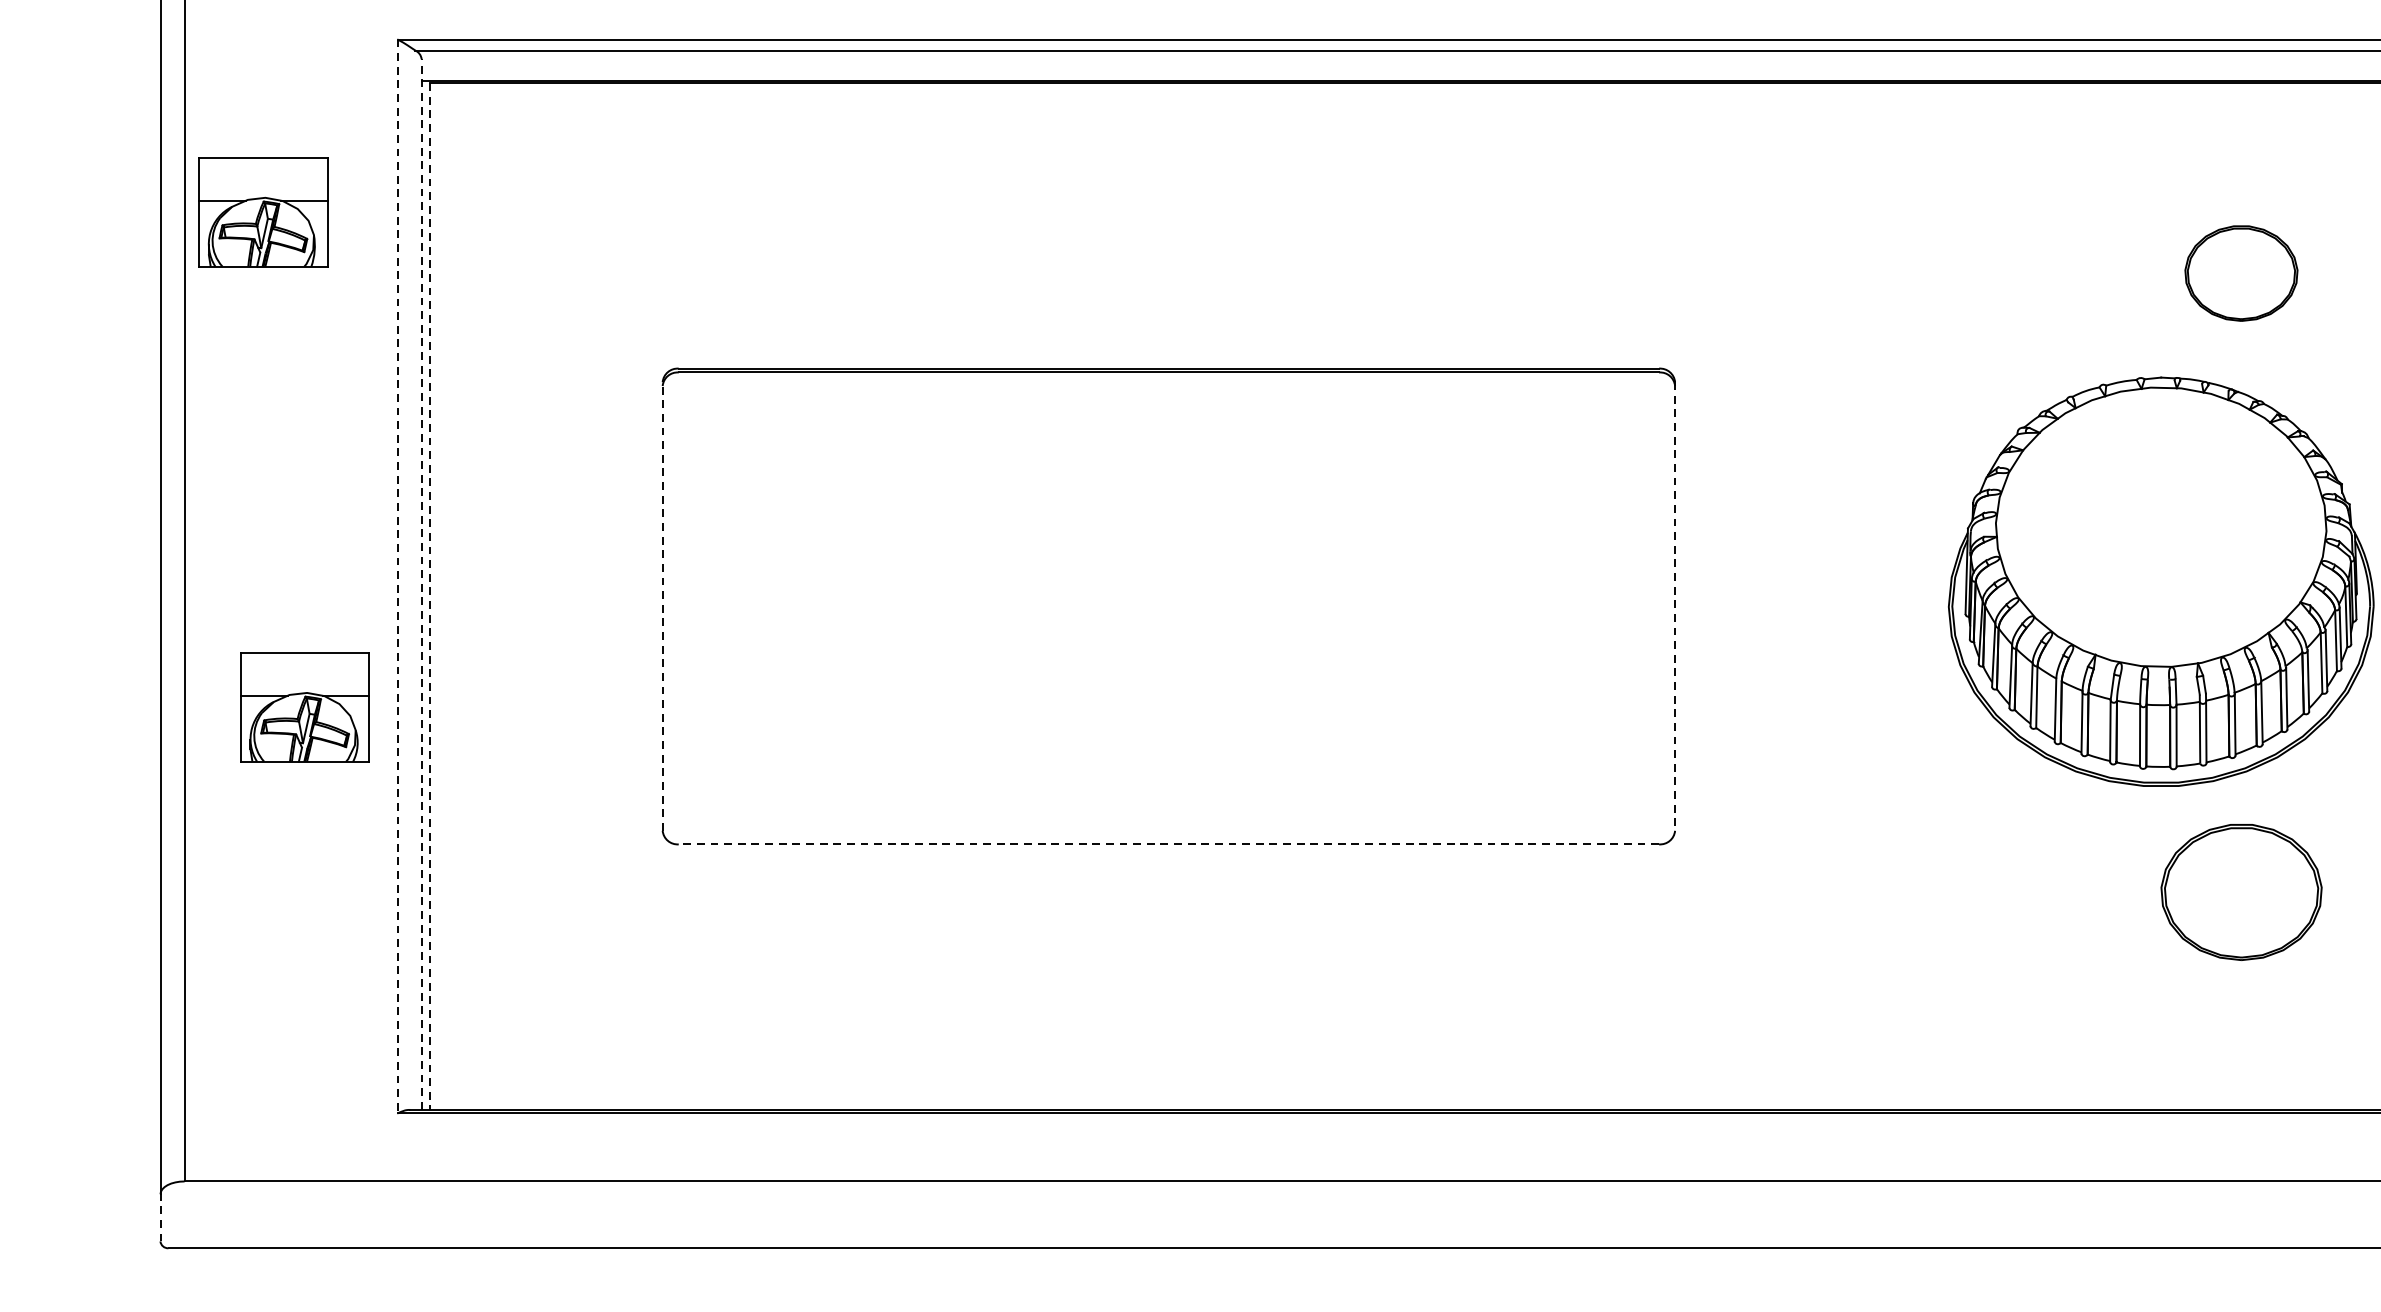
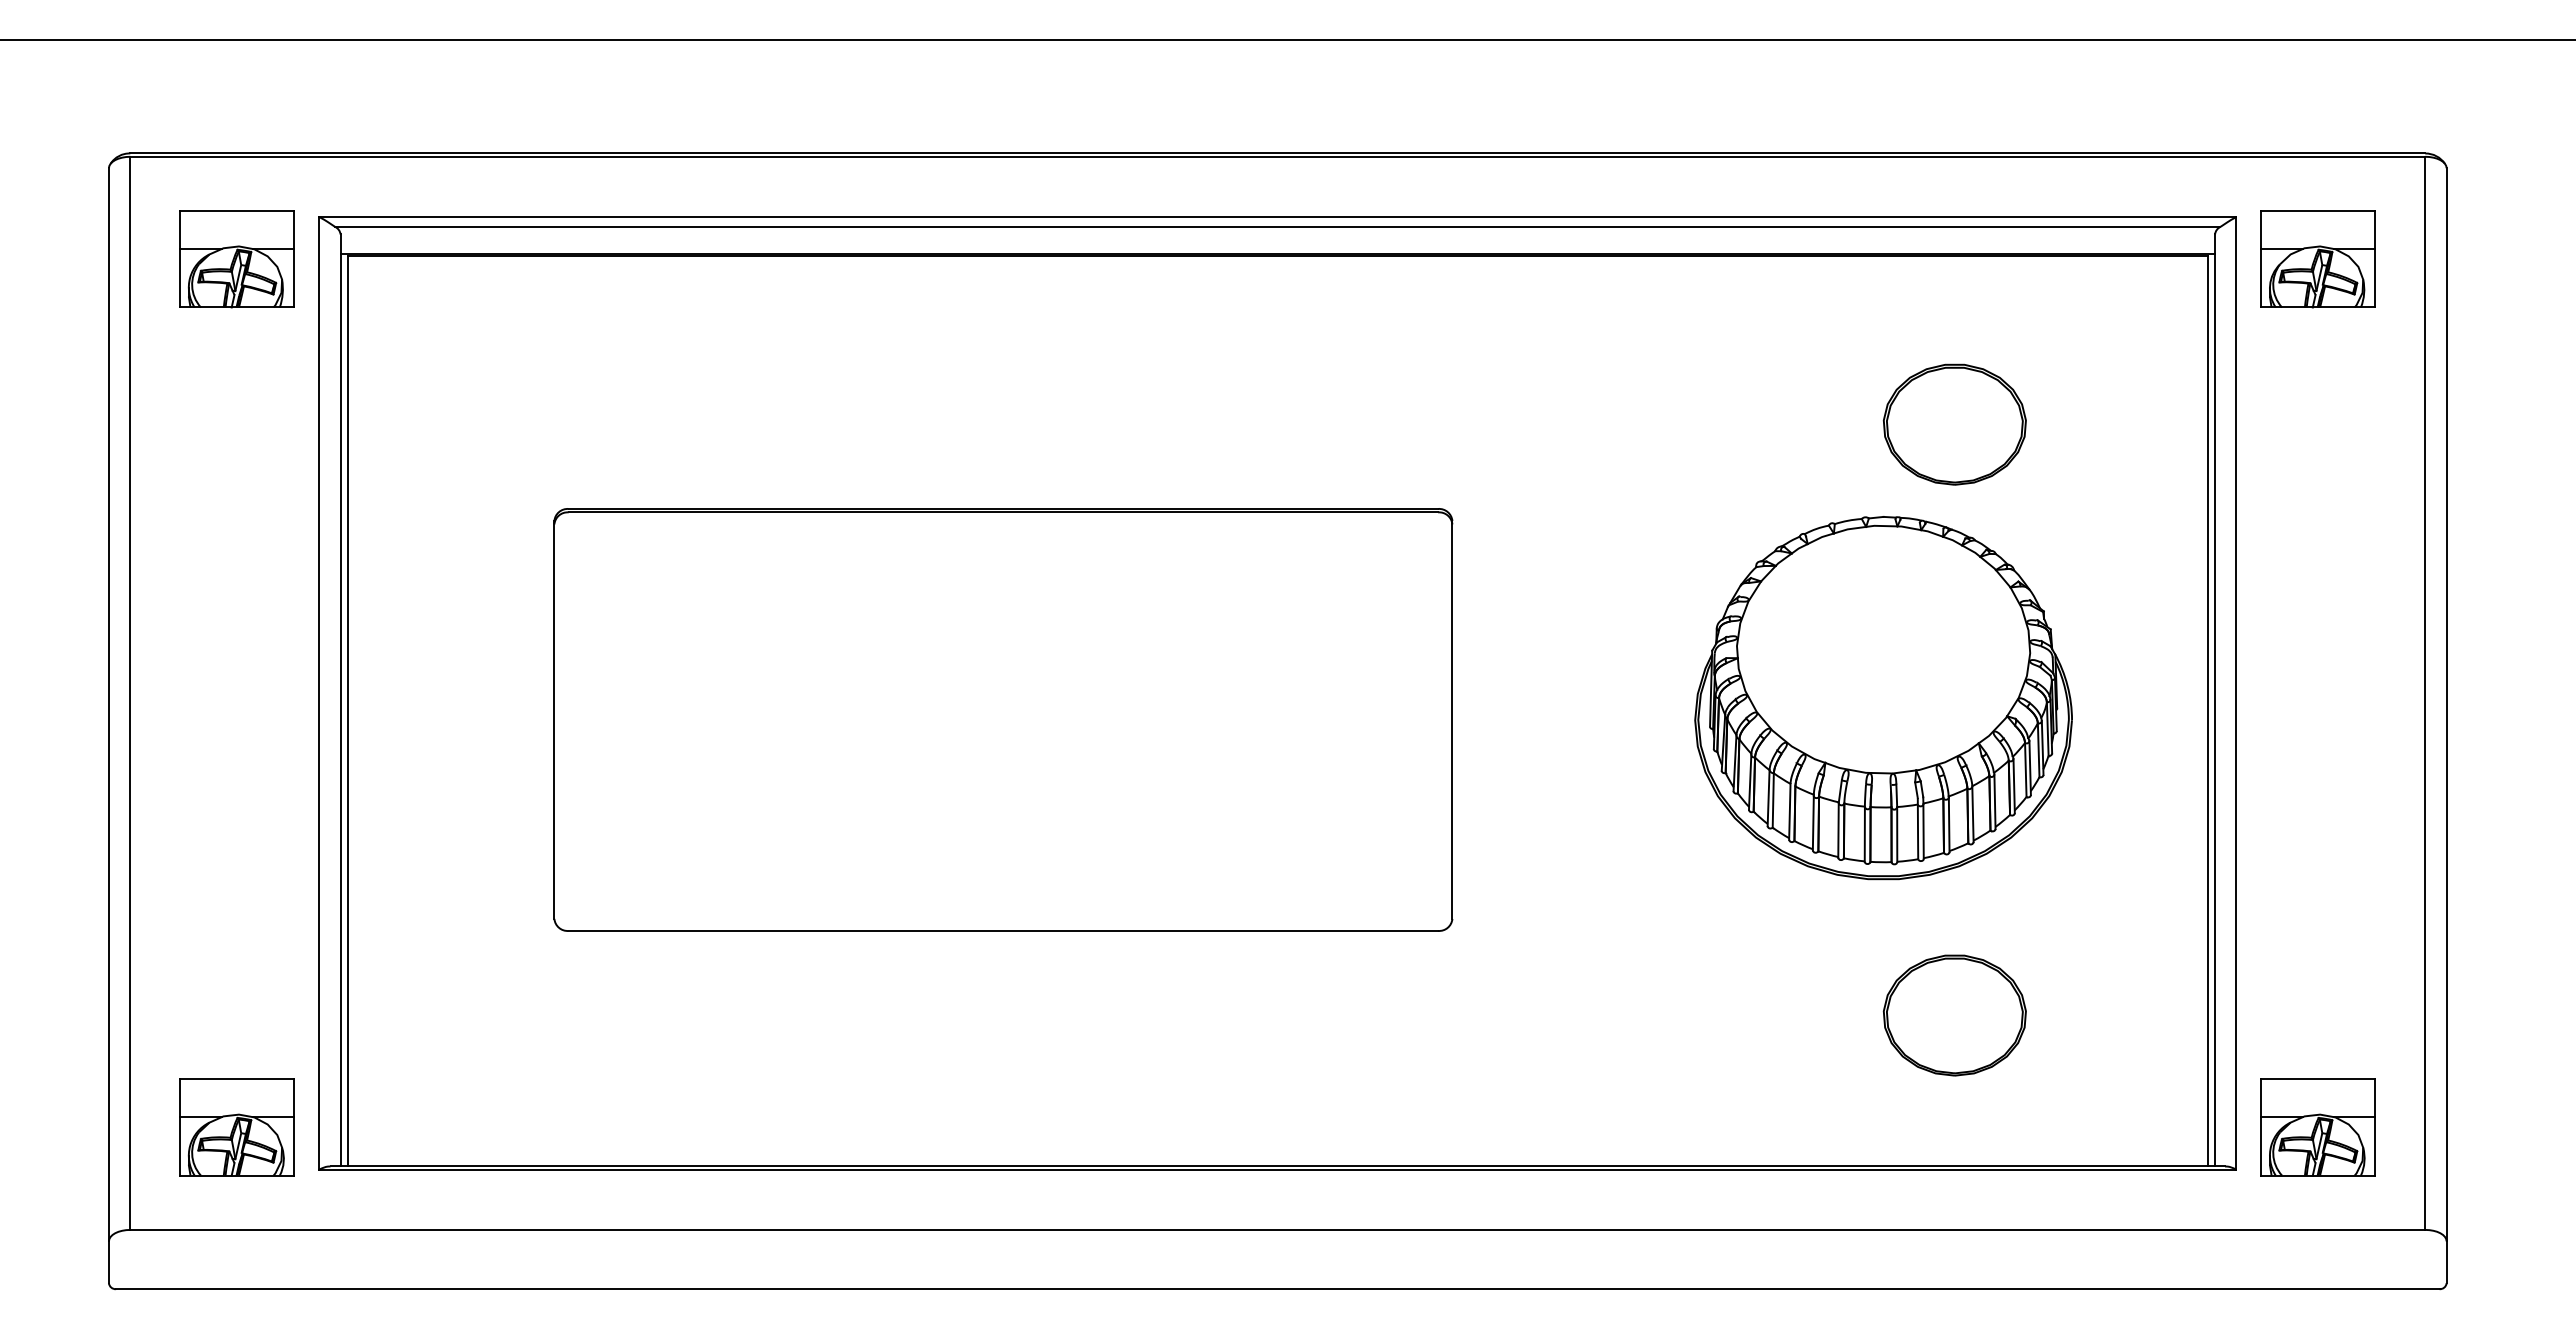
part: (262, 212) -> (236, 259), moved
part: (2241, 273) -> (1954, 424), size x1.43
line: (397, 576) -> (319, 693), dashed -> solid
line: (421, 584) -> (340, 700), dashed -> solid
line: (429, 596) -> (347, 711), dashed -> solid
line: (662, 605) -> (554, 719), dashed -> solid
line: (1675, 605) -> (1452, 719), dashed -> solid
part: (304, 707) -> (236, 1127), moved
line: (1169, 843) -> (1003, 930), dashed -> solid
part: (2241, 892) -> (1954, 1015), moved
line: (159, 1218) -> (108, 1262), dashed -> solid

